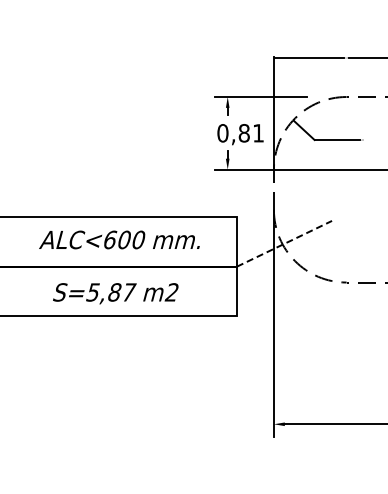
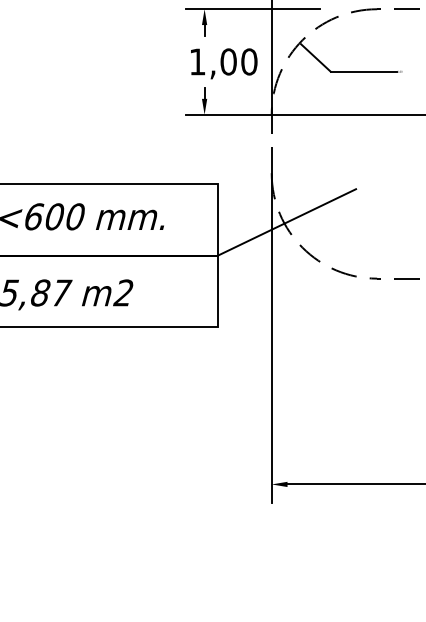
text: (240, 133) -> (223, 62), 0,81 -> 1,00
line: (284, 243) -> (287, 221), dashed -> solid

